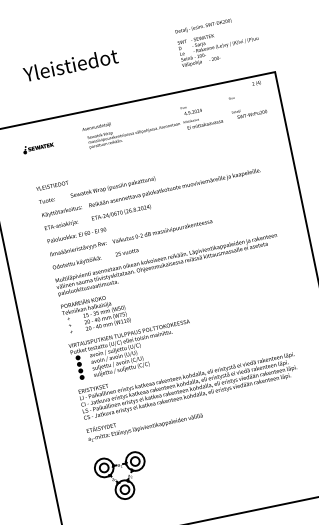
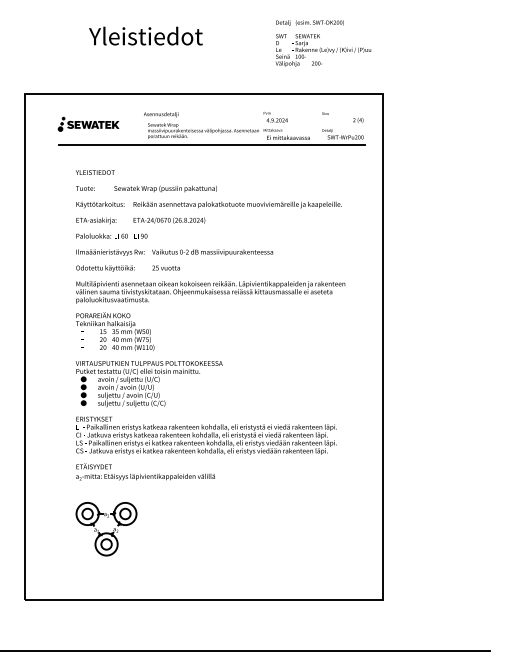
text: (256, 83) -> (358, 120), moved
line: (143, 143) -> (211, 145), added
part: (38, 146) -> (88, 123), size x1.67

